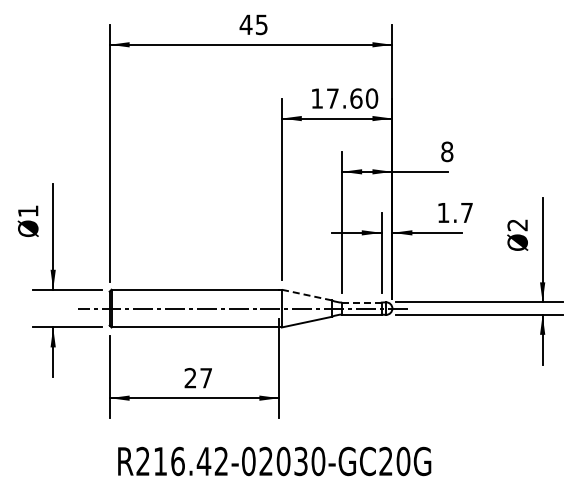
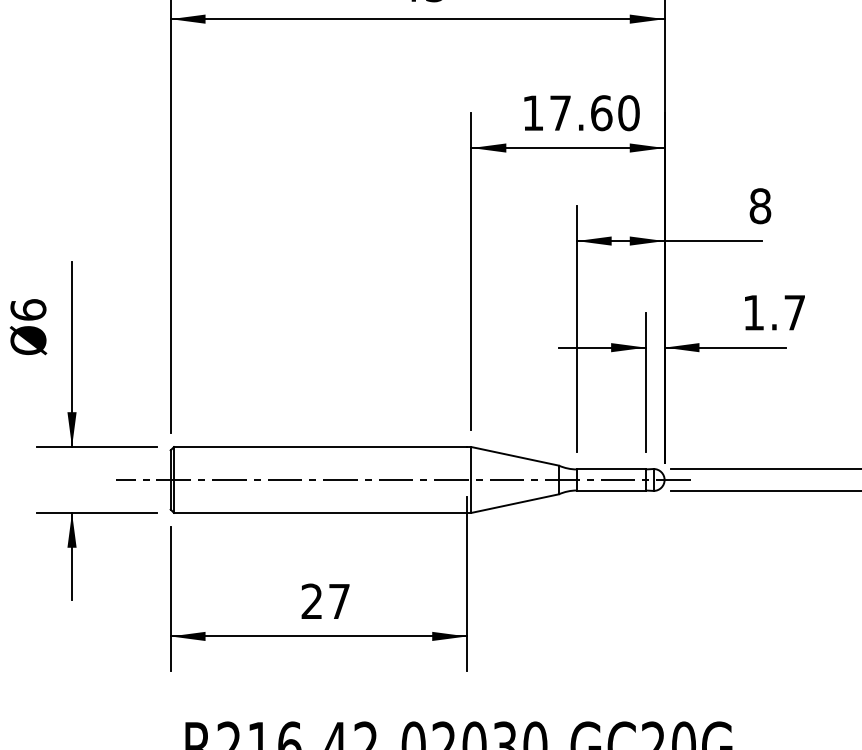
text: (28, 211) -> (28, 310), Ø1 -> Ø6
line: (306, 295) -> (514, 457), dashed -> solid
line: (361, 302) -> (610, 469), dashed -> solid

